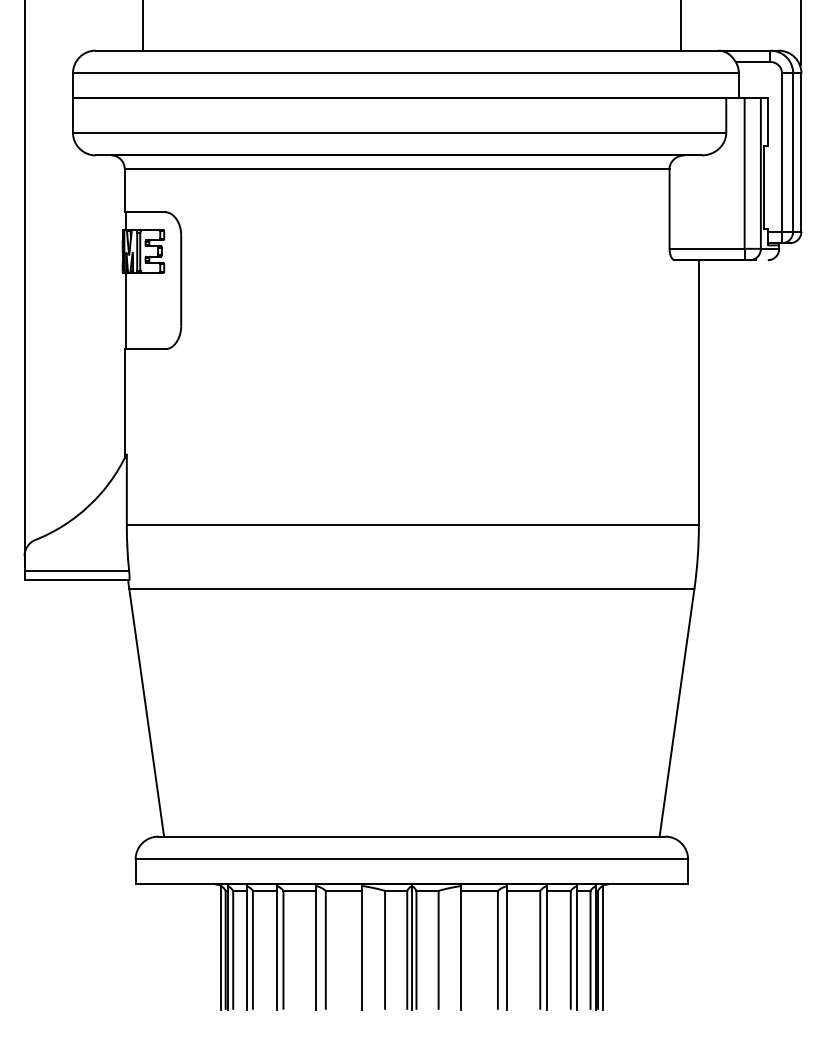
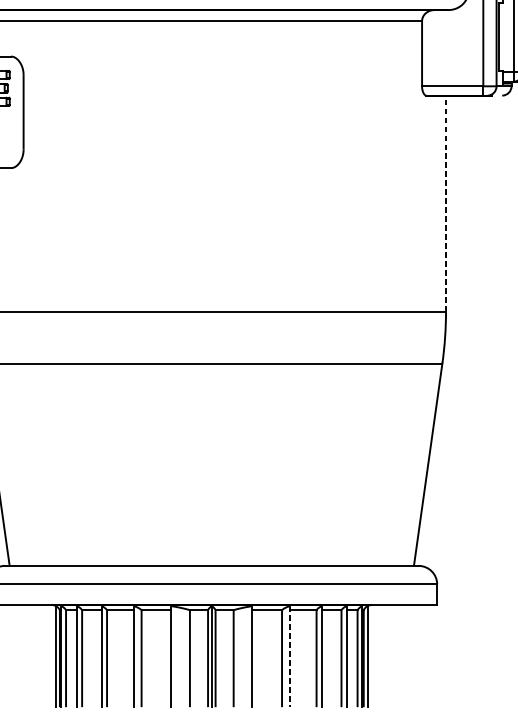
line: (698, 392) -> (445, 203), solid -> dashed
line: (507, 947) -> (289, 656), solid -> dashed

